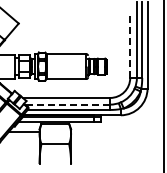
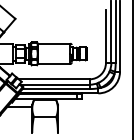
line: (130, 45) -> (106, 36), dashed -> solid
line: (67, 104) -> (55, 84), dashed -> solid

